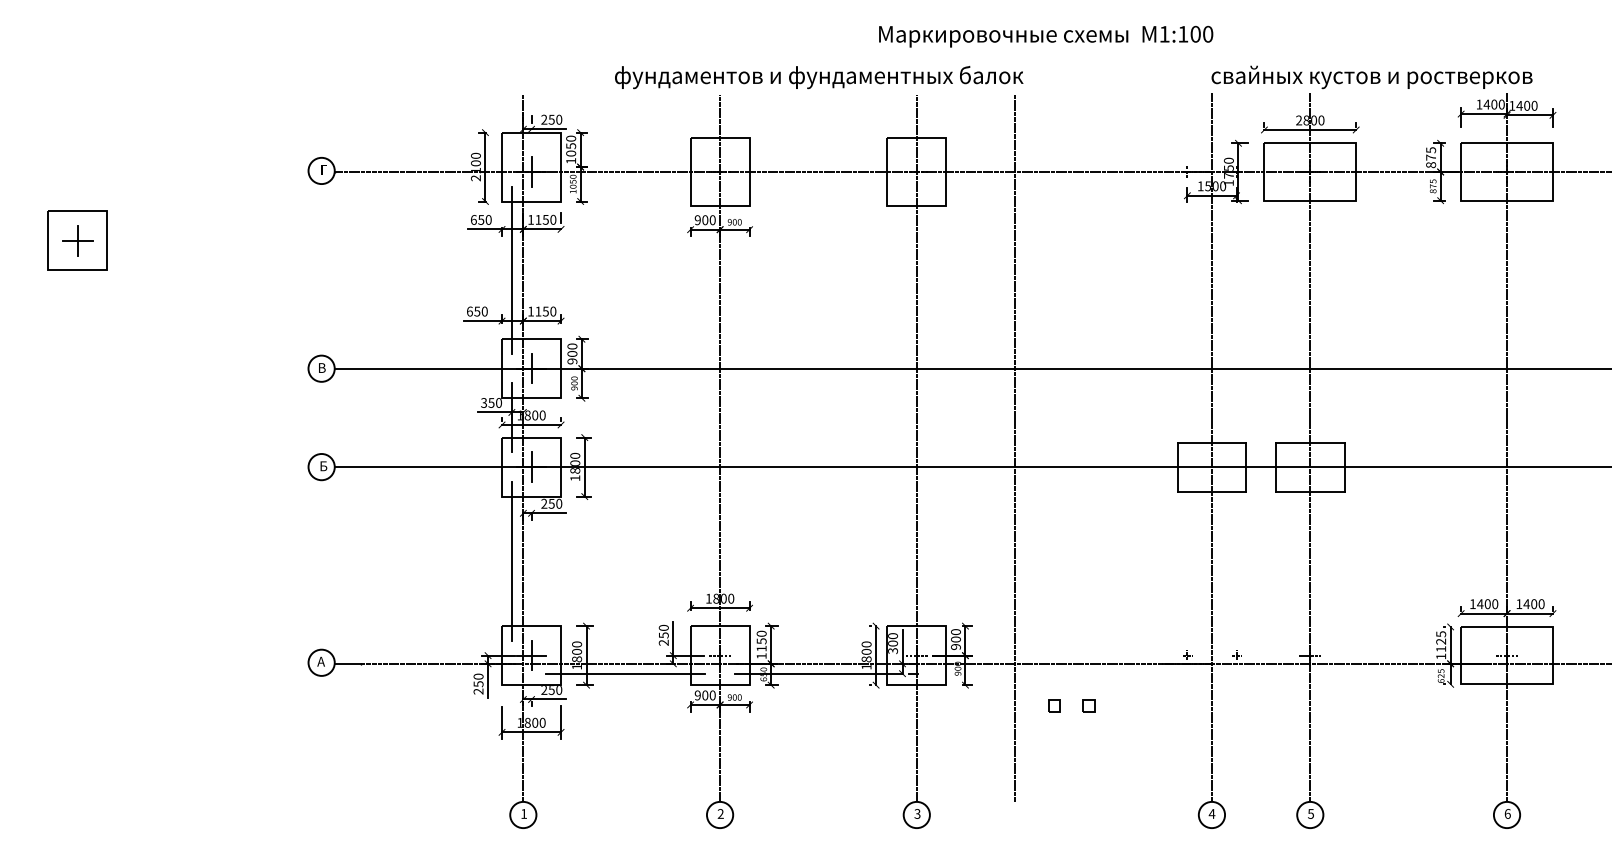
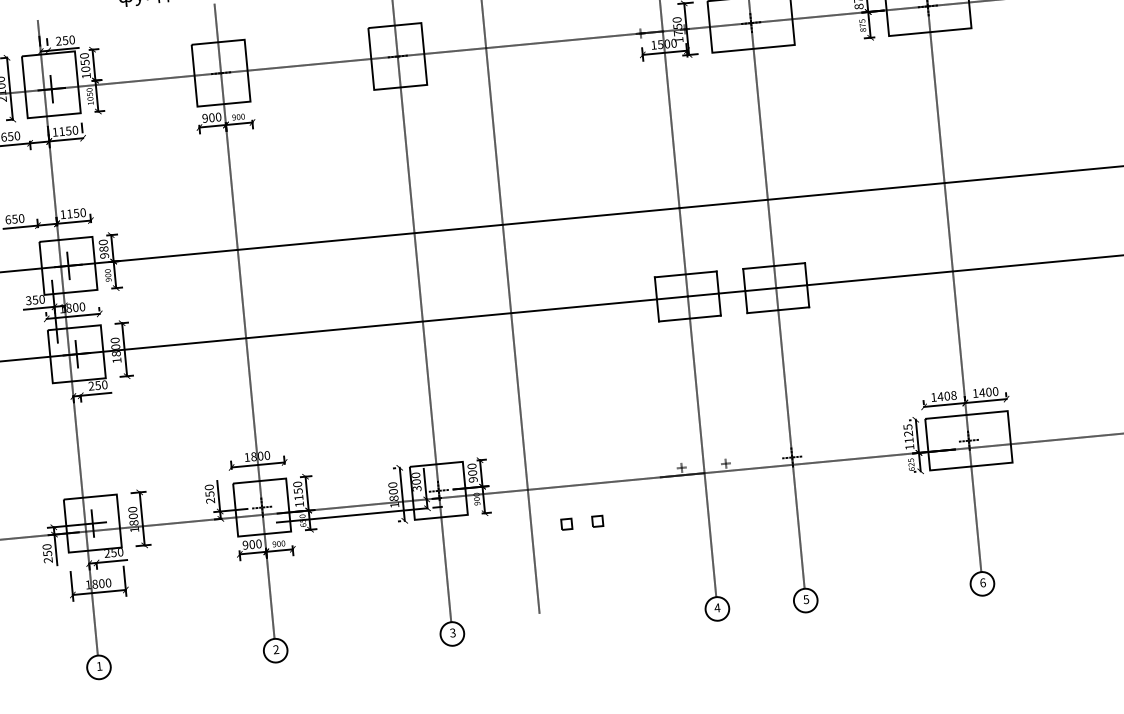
line: (511, 269) -> (42, 178), removed
text: (572, 353) -> (103, 248), 900 -> 980
line: (511, 560) -> (66, 439), removed
text: (1495, 604) -> (954, 395), 1400 -> 1408
line: (625, 673) -> (178, 531), removed

